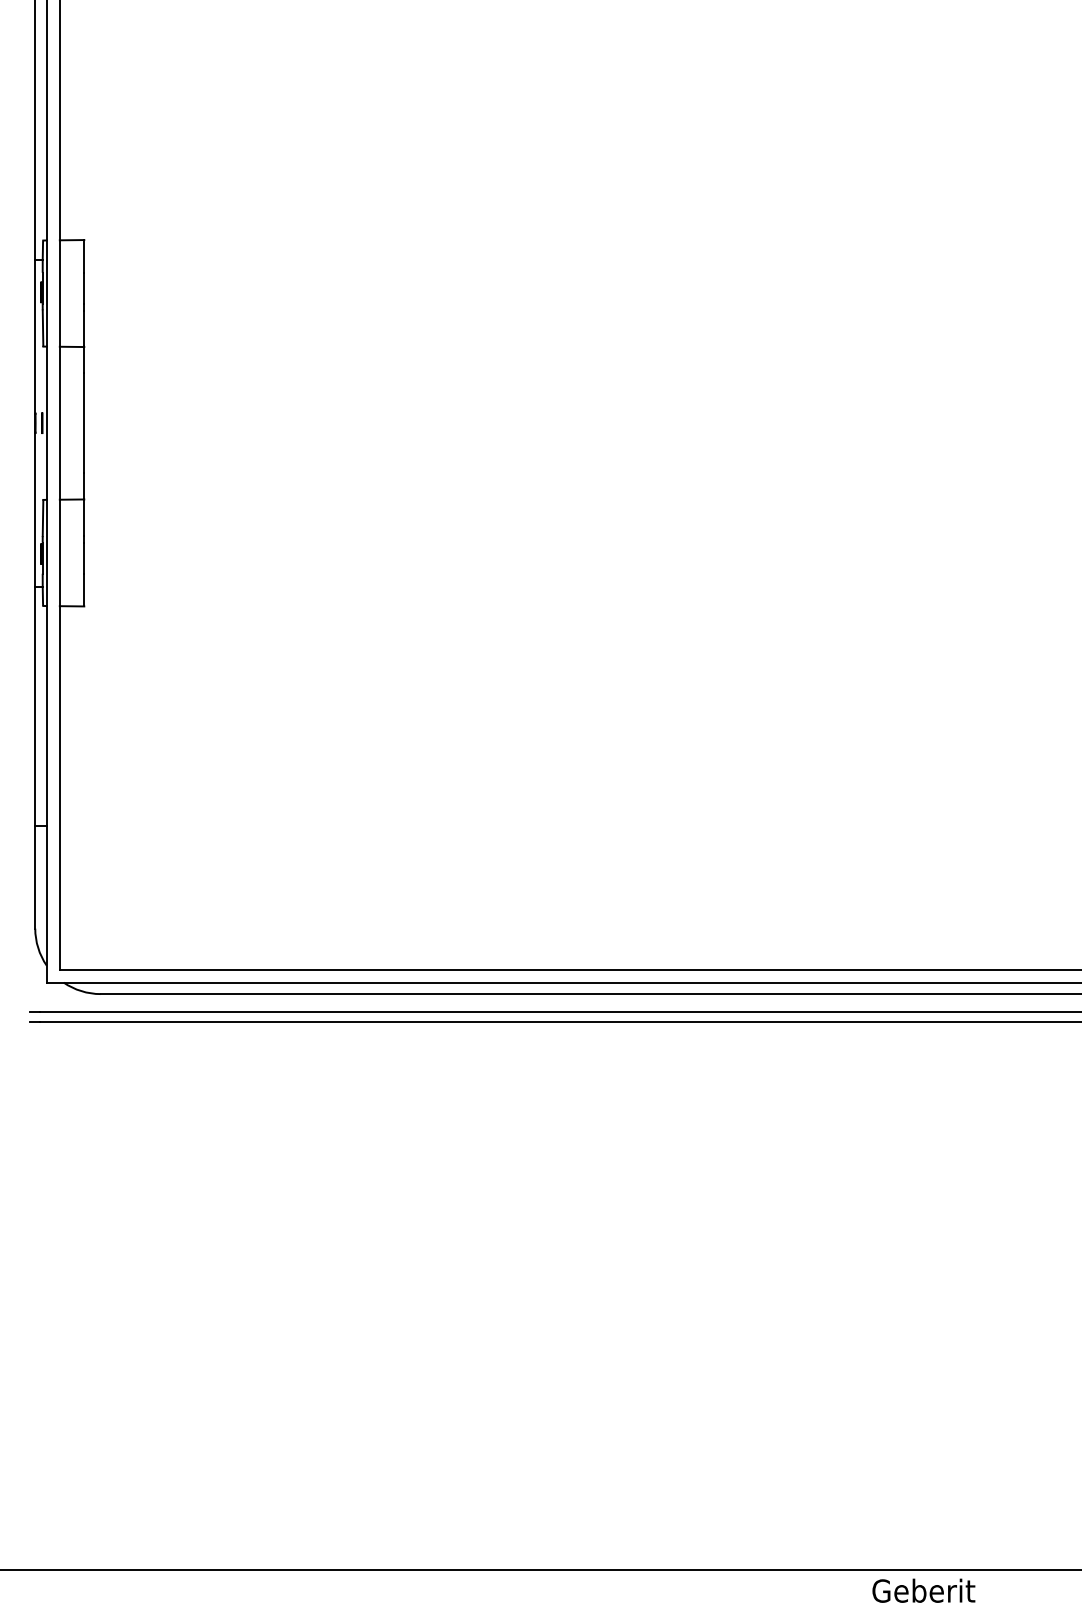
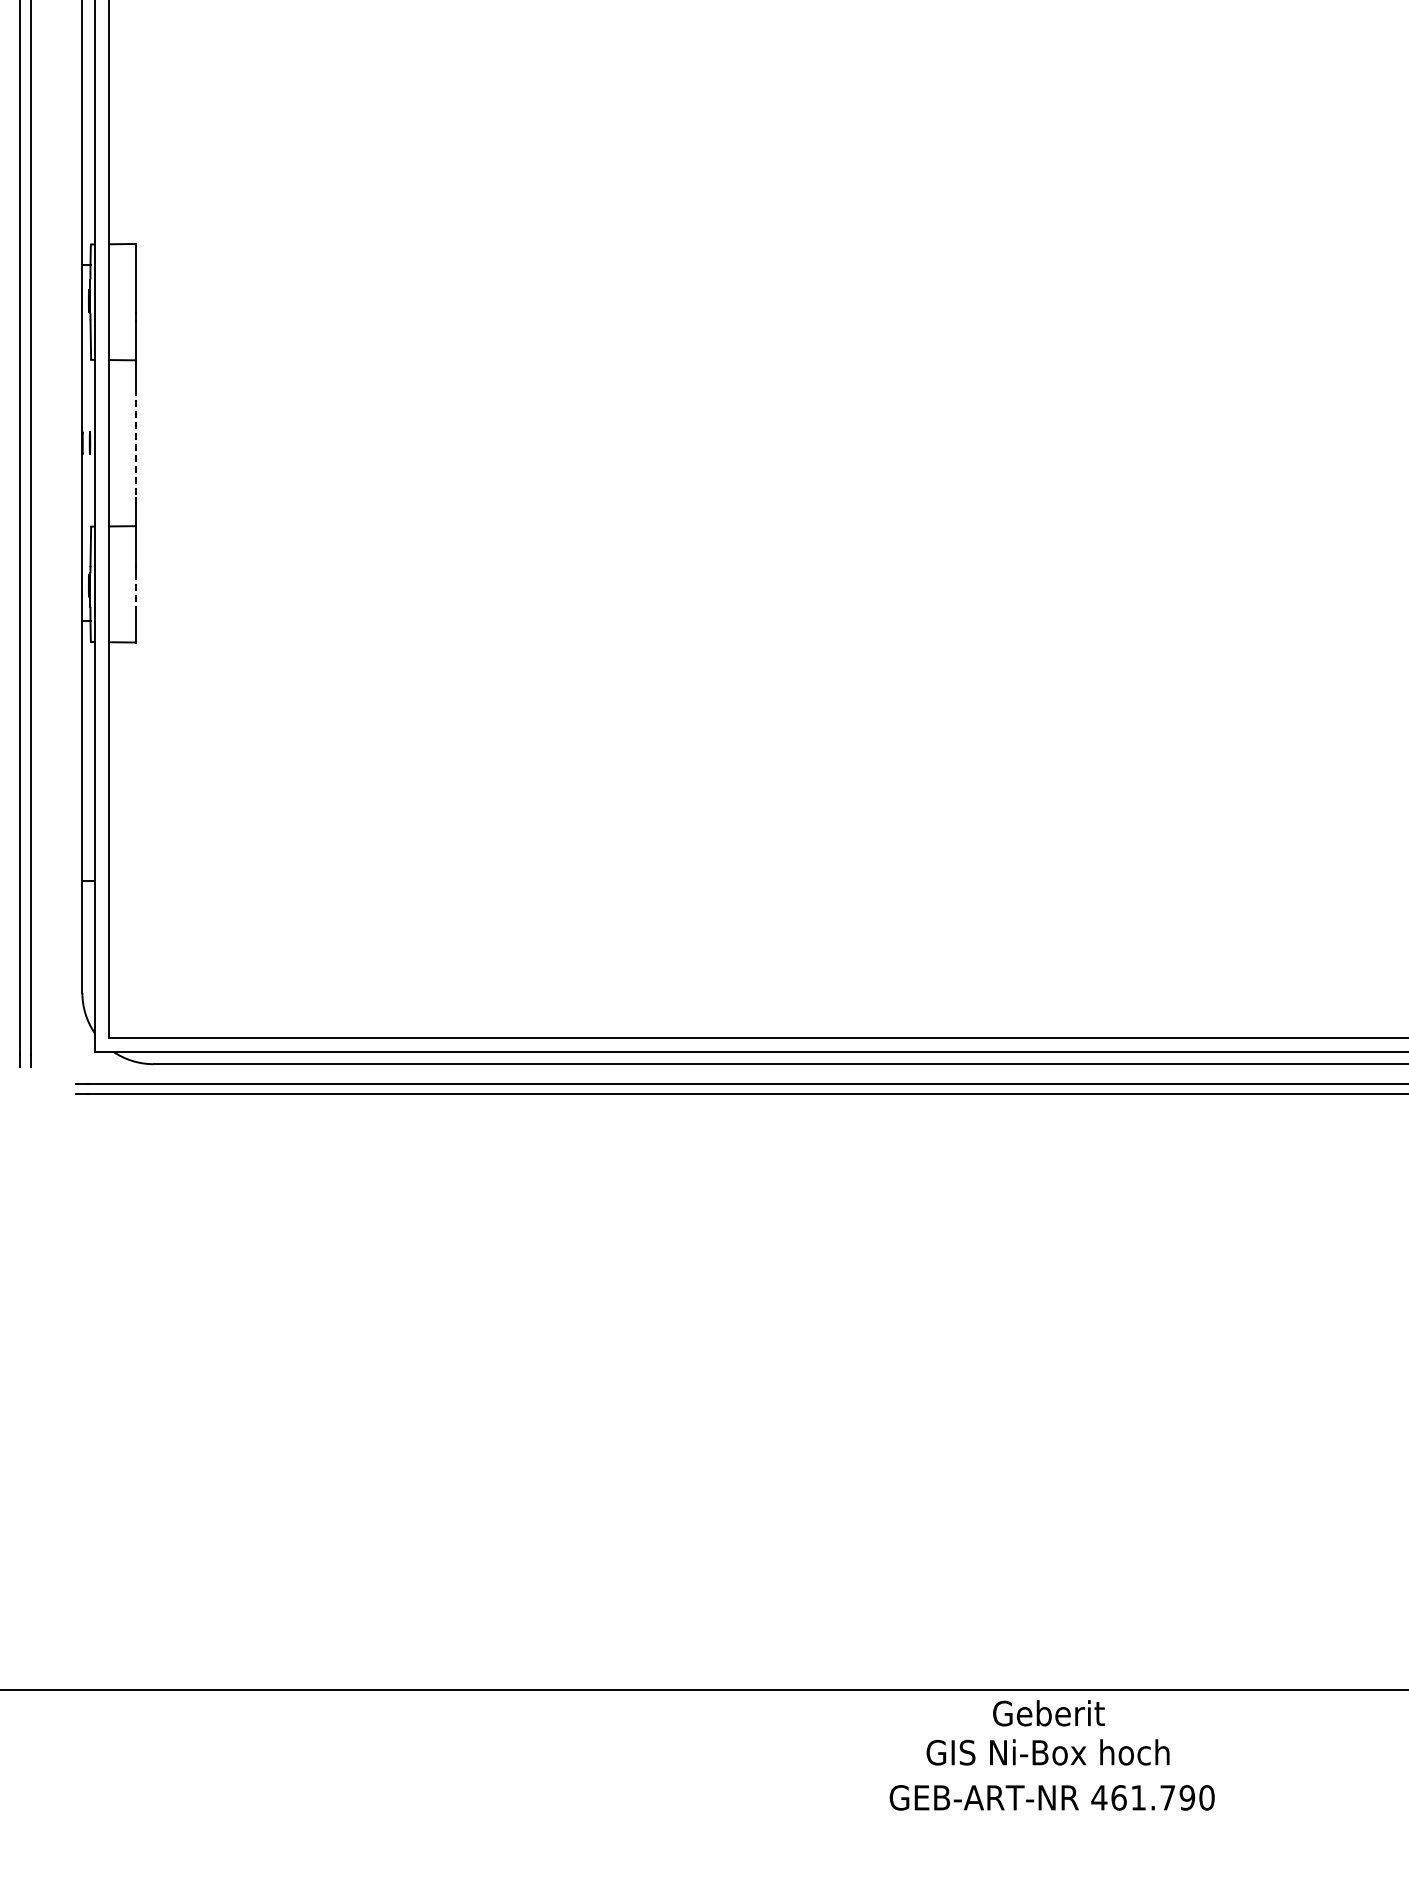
line: (84, 423) -> (135, 443), solid -> dashed
line: (84, 558) -> (135, 590), solid -> dashed

